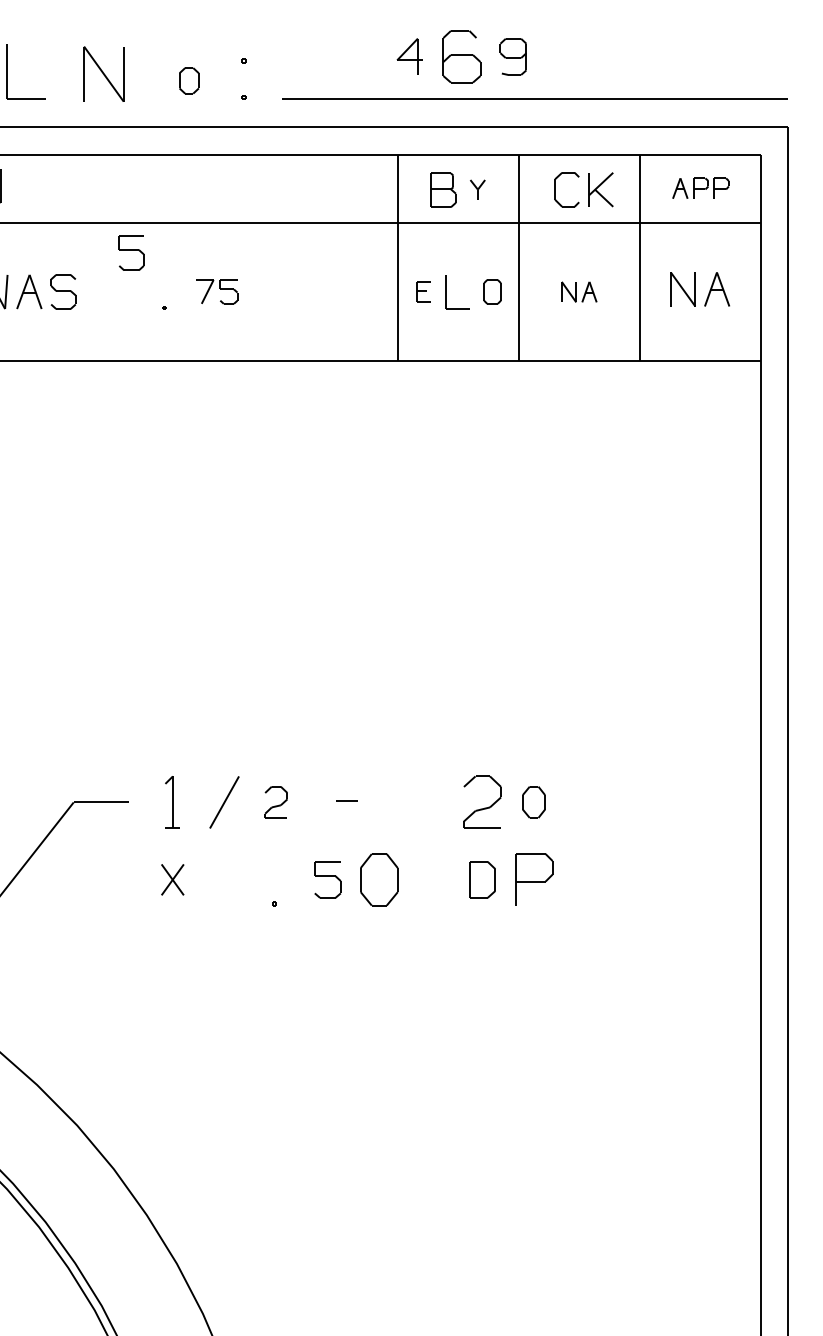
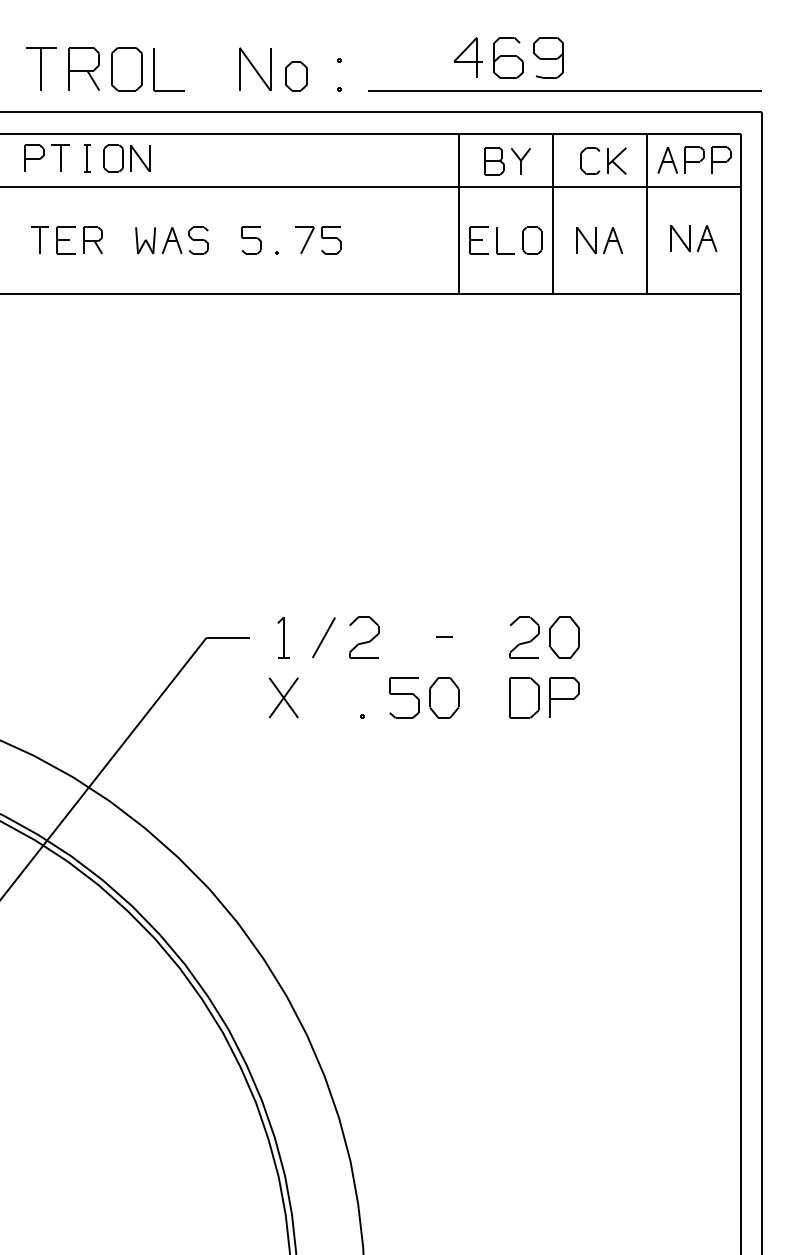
part: (409, 56) -> (467, 57), size x1.43
part: (513, 56) -> (548, 57), size x1.43
part: (104, 73) -> (255, 68), moved
part: (189, 80) -> (296, 76), size x1.43
part: (700, 187) -> (694, 159), size x1.67
part: (477, 190) -> (520, 161), size x1.67
part: (131, 253) -> (251, 240), moved
part: (217, 291) -> (318, 240), size x1.43
part: (423, 291) -> (478, 240), size x1.67
part: (492, 291) -> (532, 240), size x1.43
part: (578, 291) -> (599, 240), size x1.67
line: (347, 800) -> (444, 636), moved
part: (276, 802) -> (364, 637), size x1.67
part: (533, 802) -> (564, 637), size x1.67
part: (172, 879) -> (283, 697), size x1.67
part: (328, 879) -> (404, 697), size x1.43
part: (482, 879) -> (524, 697), size x1.43

